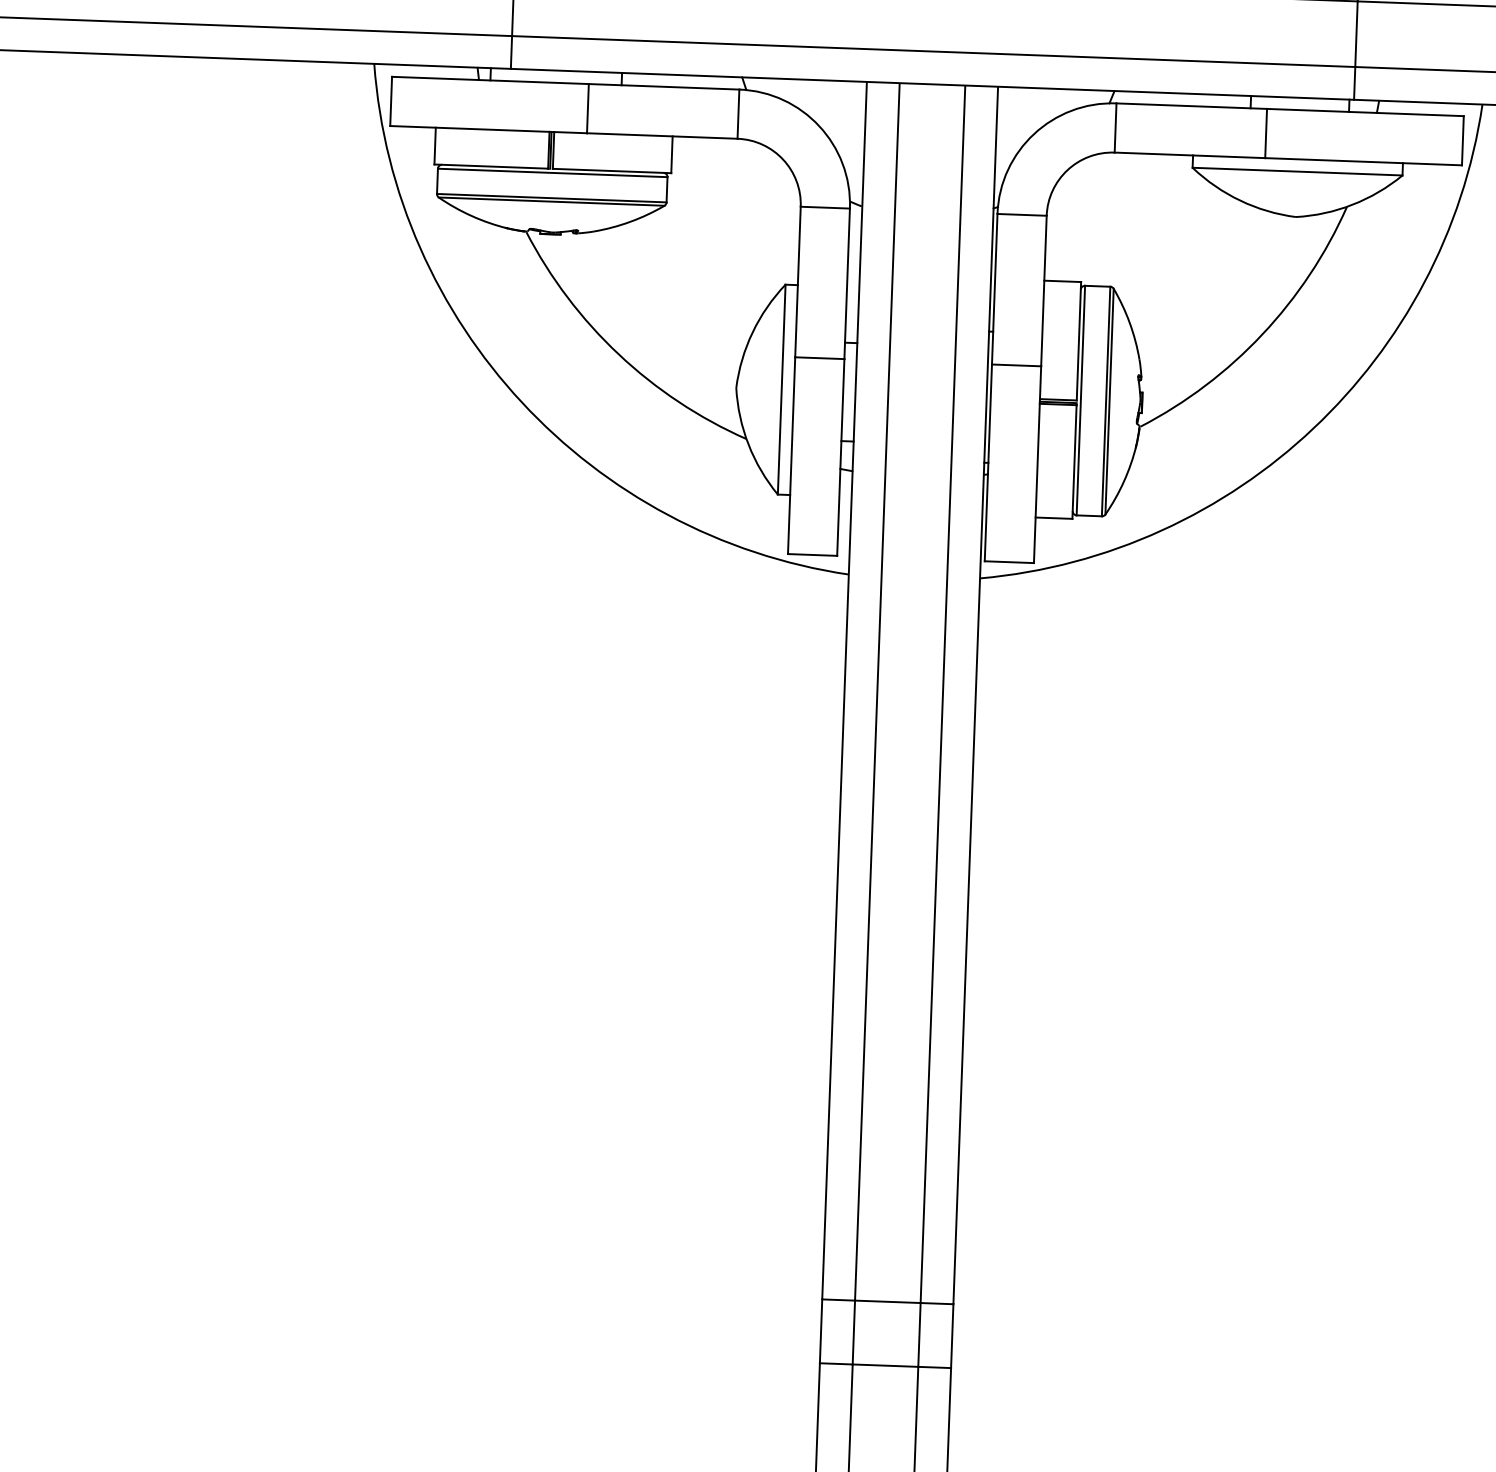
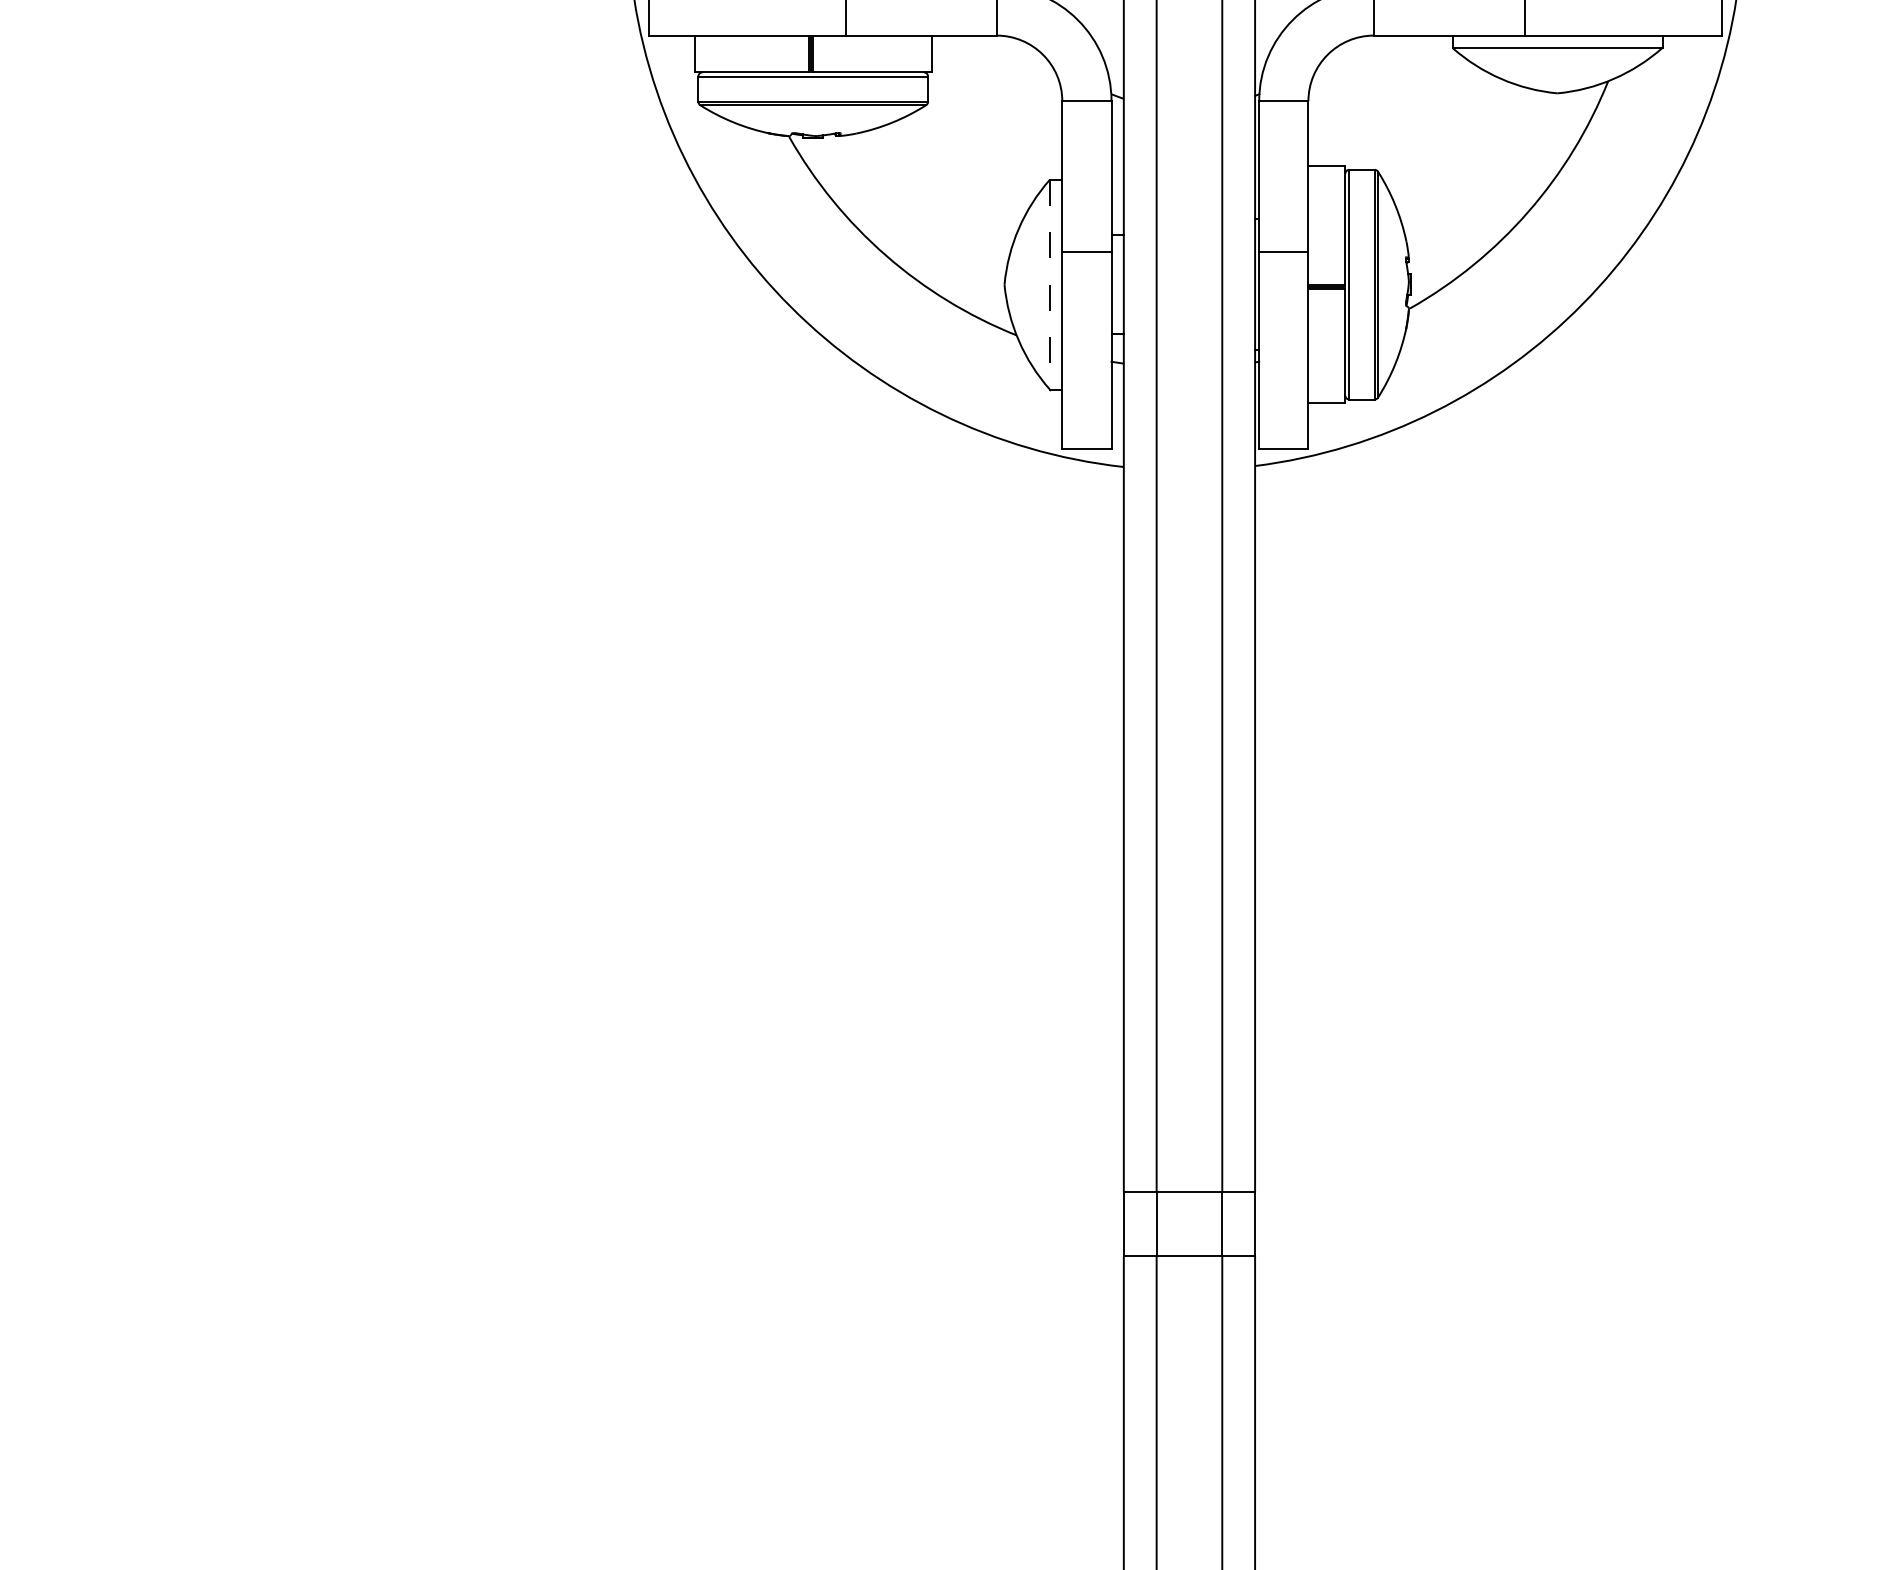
line: (781, 390) -> (1049, 285), solid -> dashed

